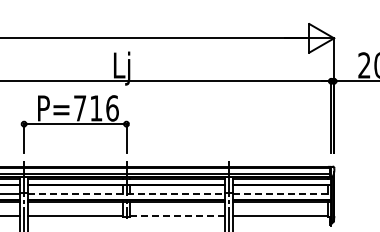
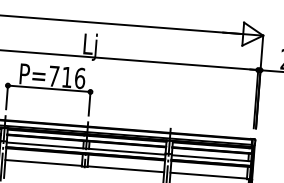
line: (127, 194) -> (86, 148), dashed -> solid
line: (282, 194) -> (211, 158), dashed -> solid
line: (178, 216) -> (126, 169), dashed -> solid

